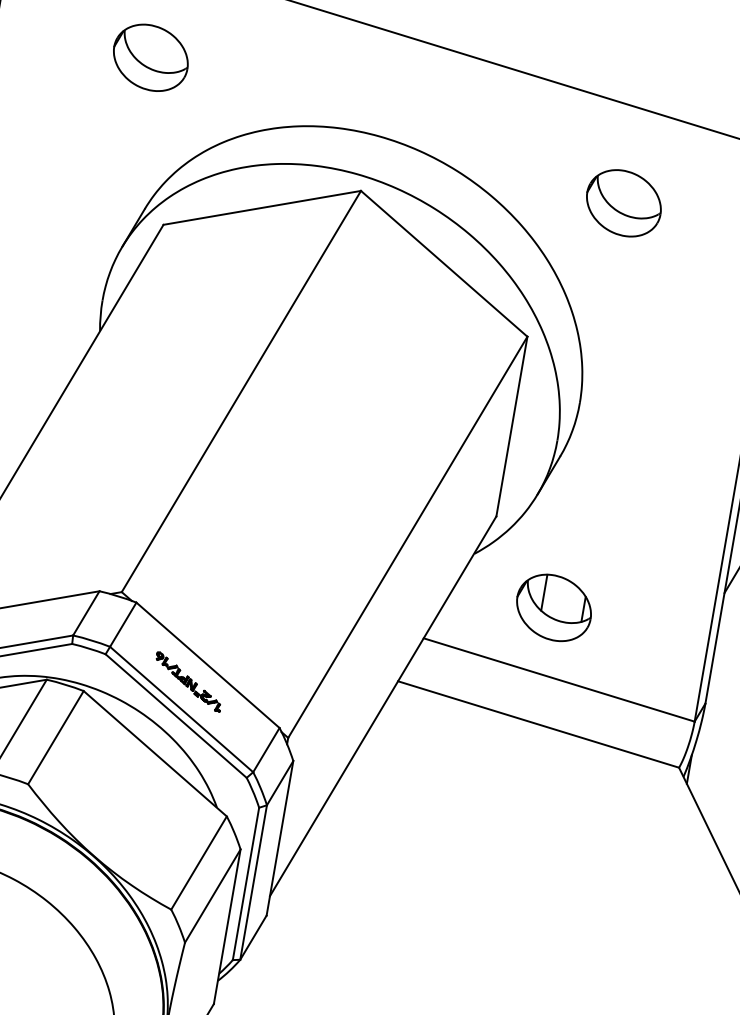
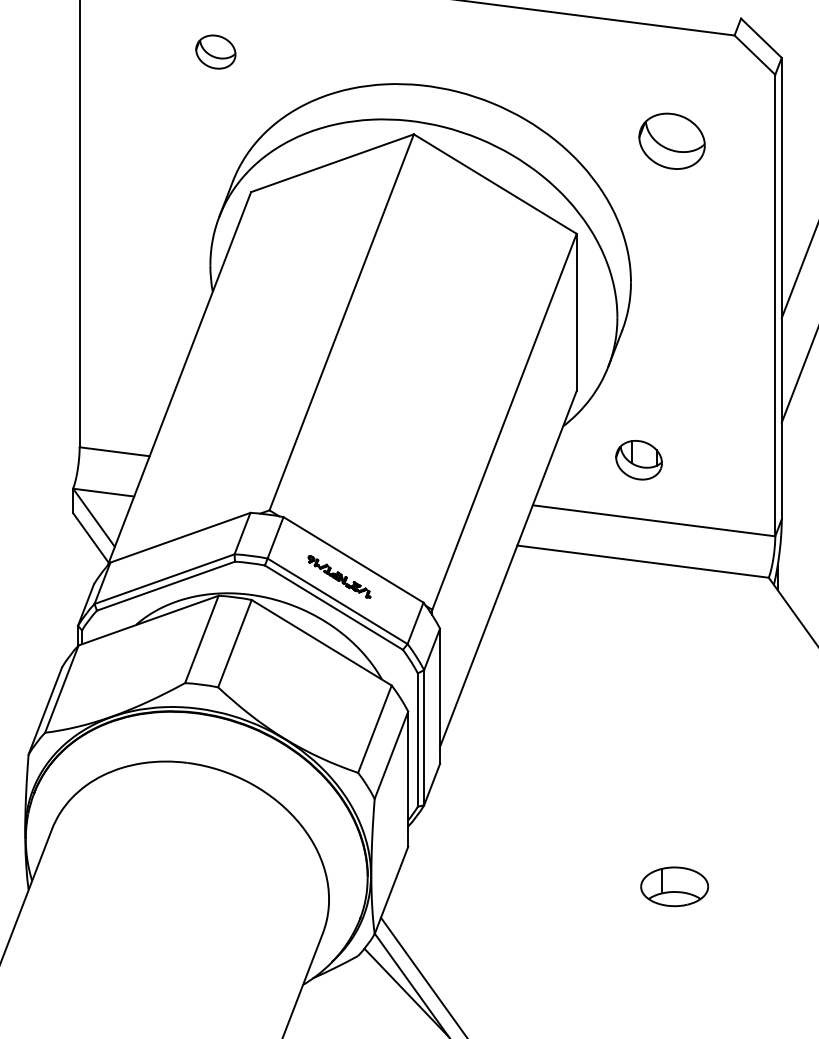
part: (150, 57) -> (215, 51), size x0.6
part: (623, 202) -> (671, 140), moved
part: (553, 606) -> (638, 459), size x0.7

